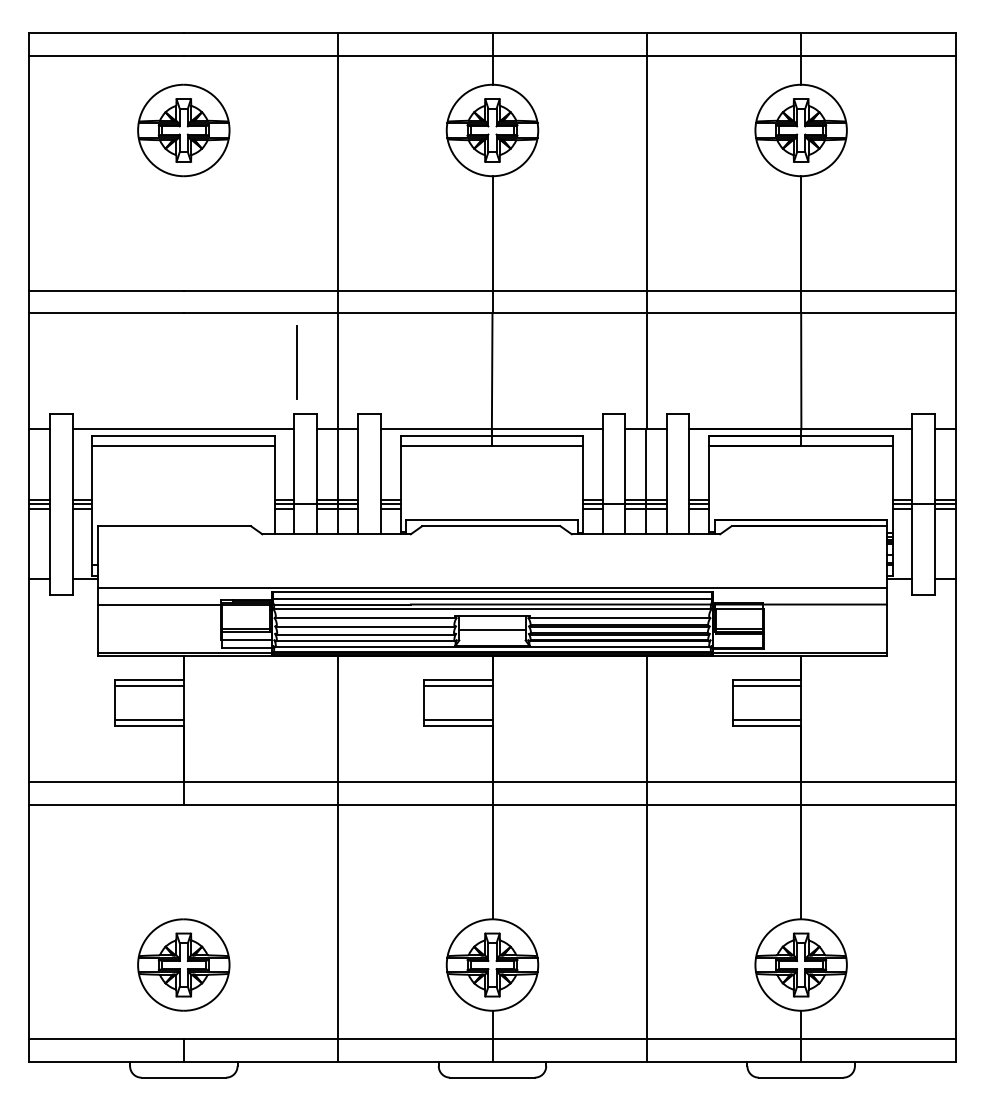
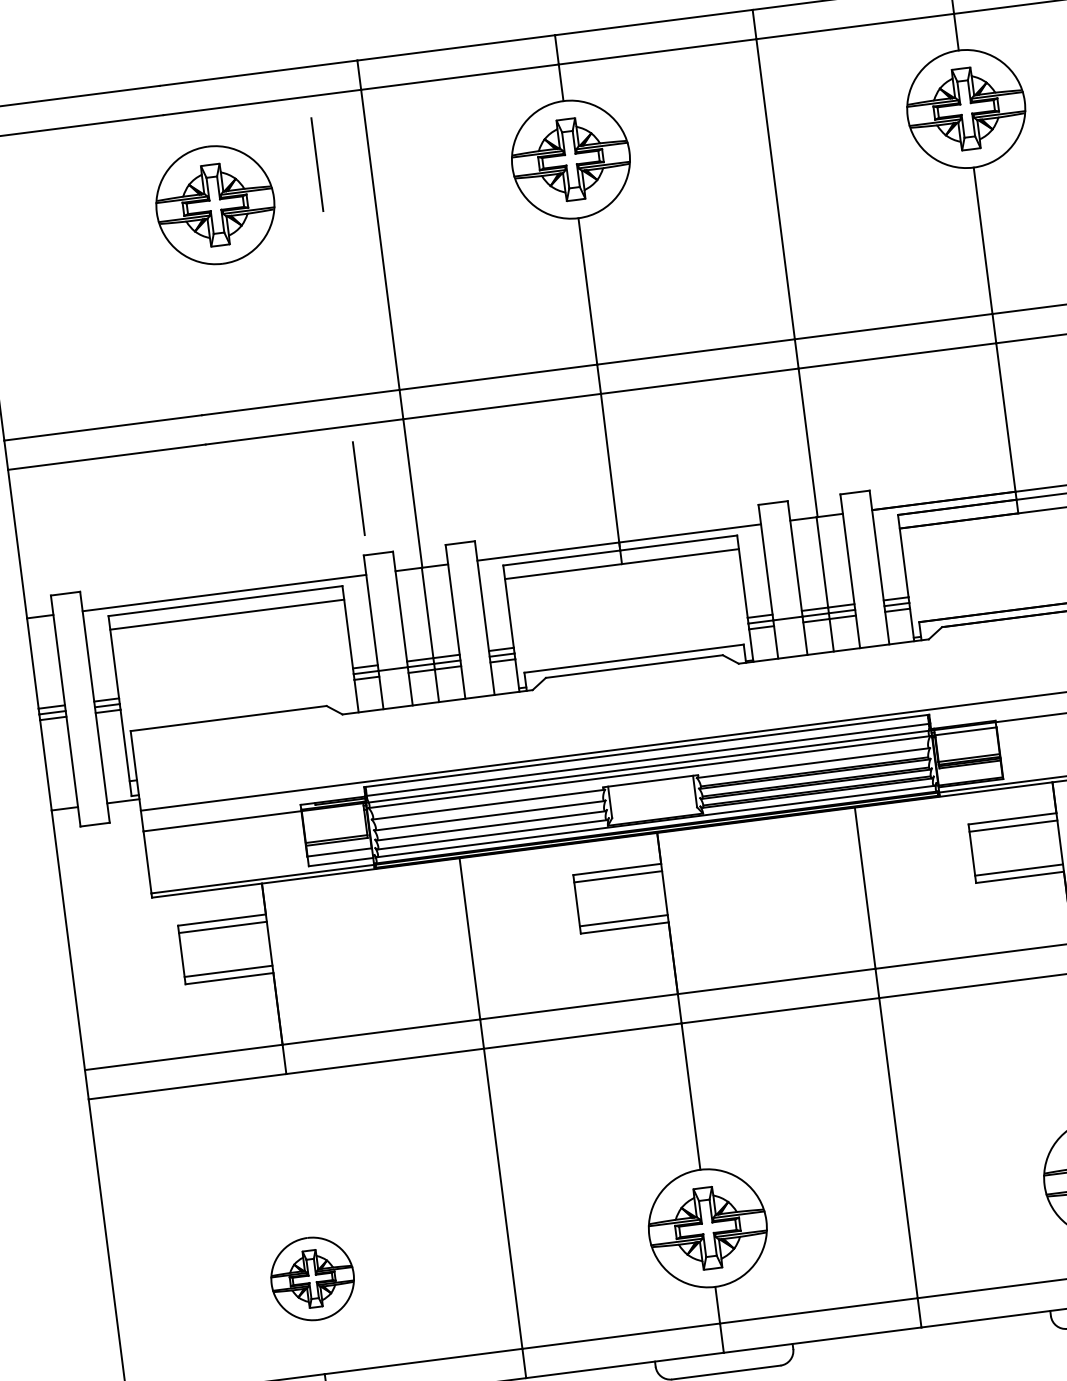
line: (296, 109) -> (316, 164), added
part: (183, 130) -> (215, 205), moved
line: (492, 629) -> (652, 798), removed
part: (183, 964) -> (312, 1278), size x0.7

